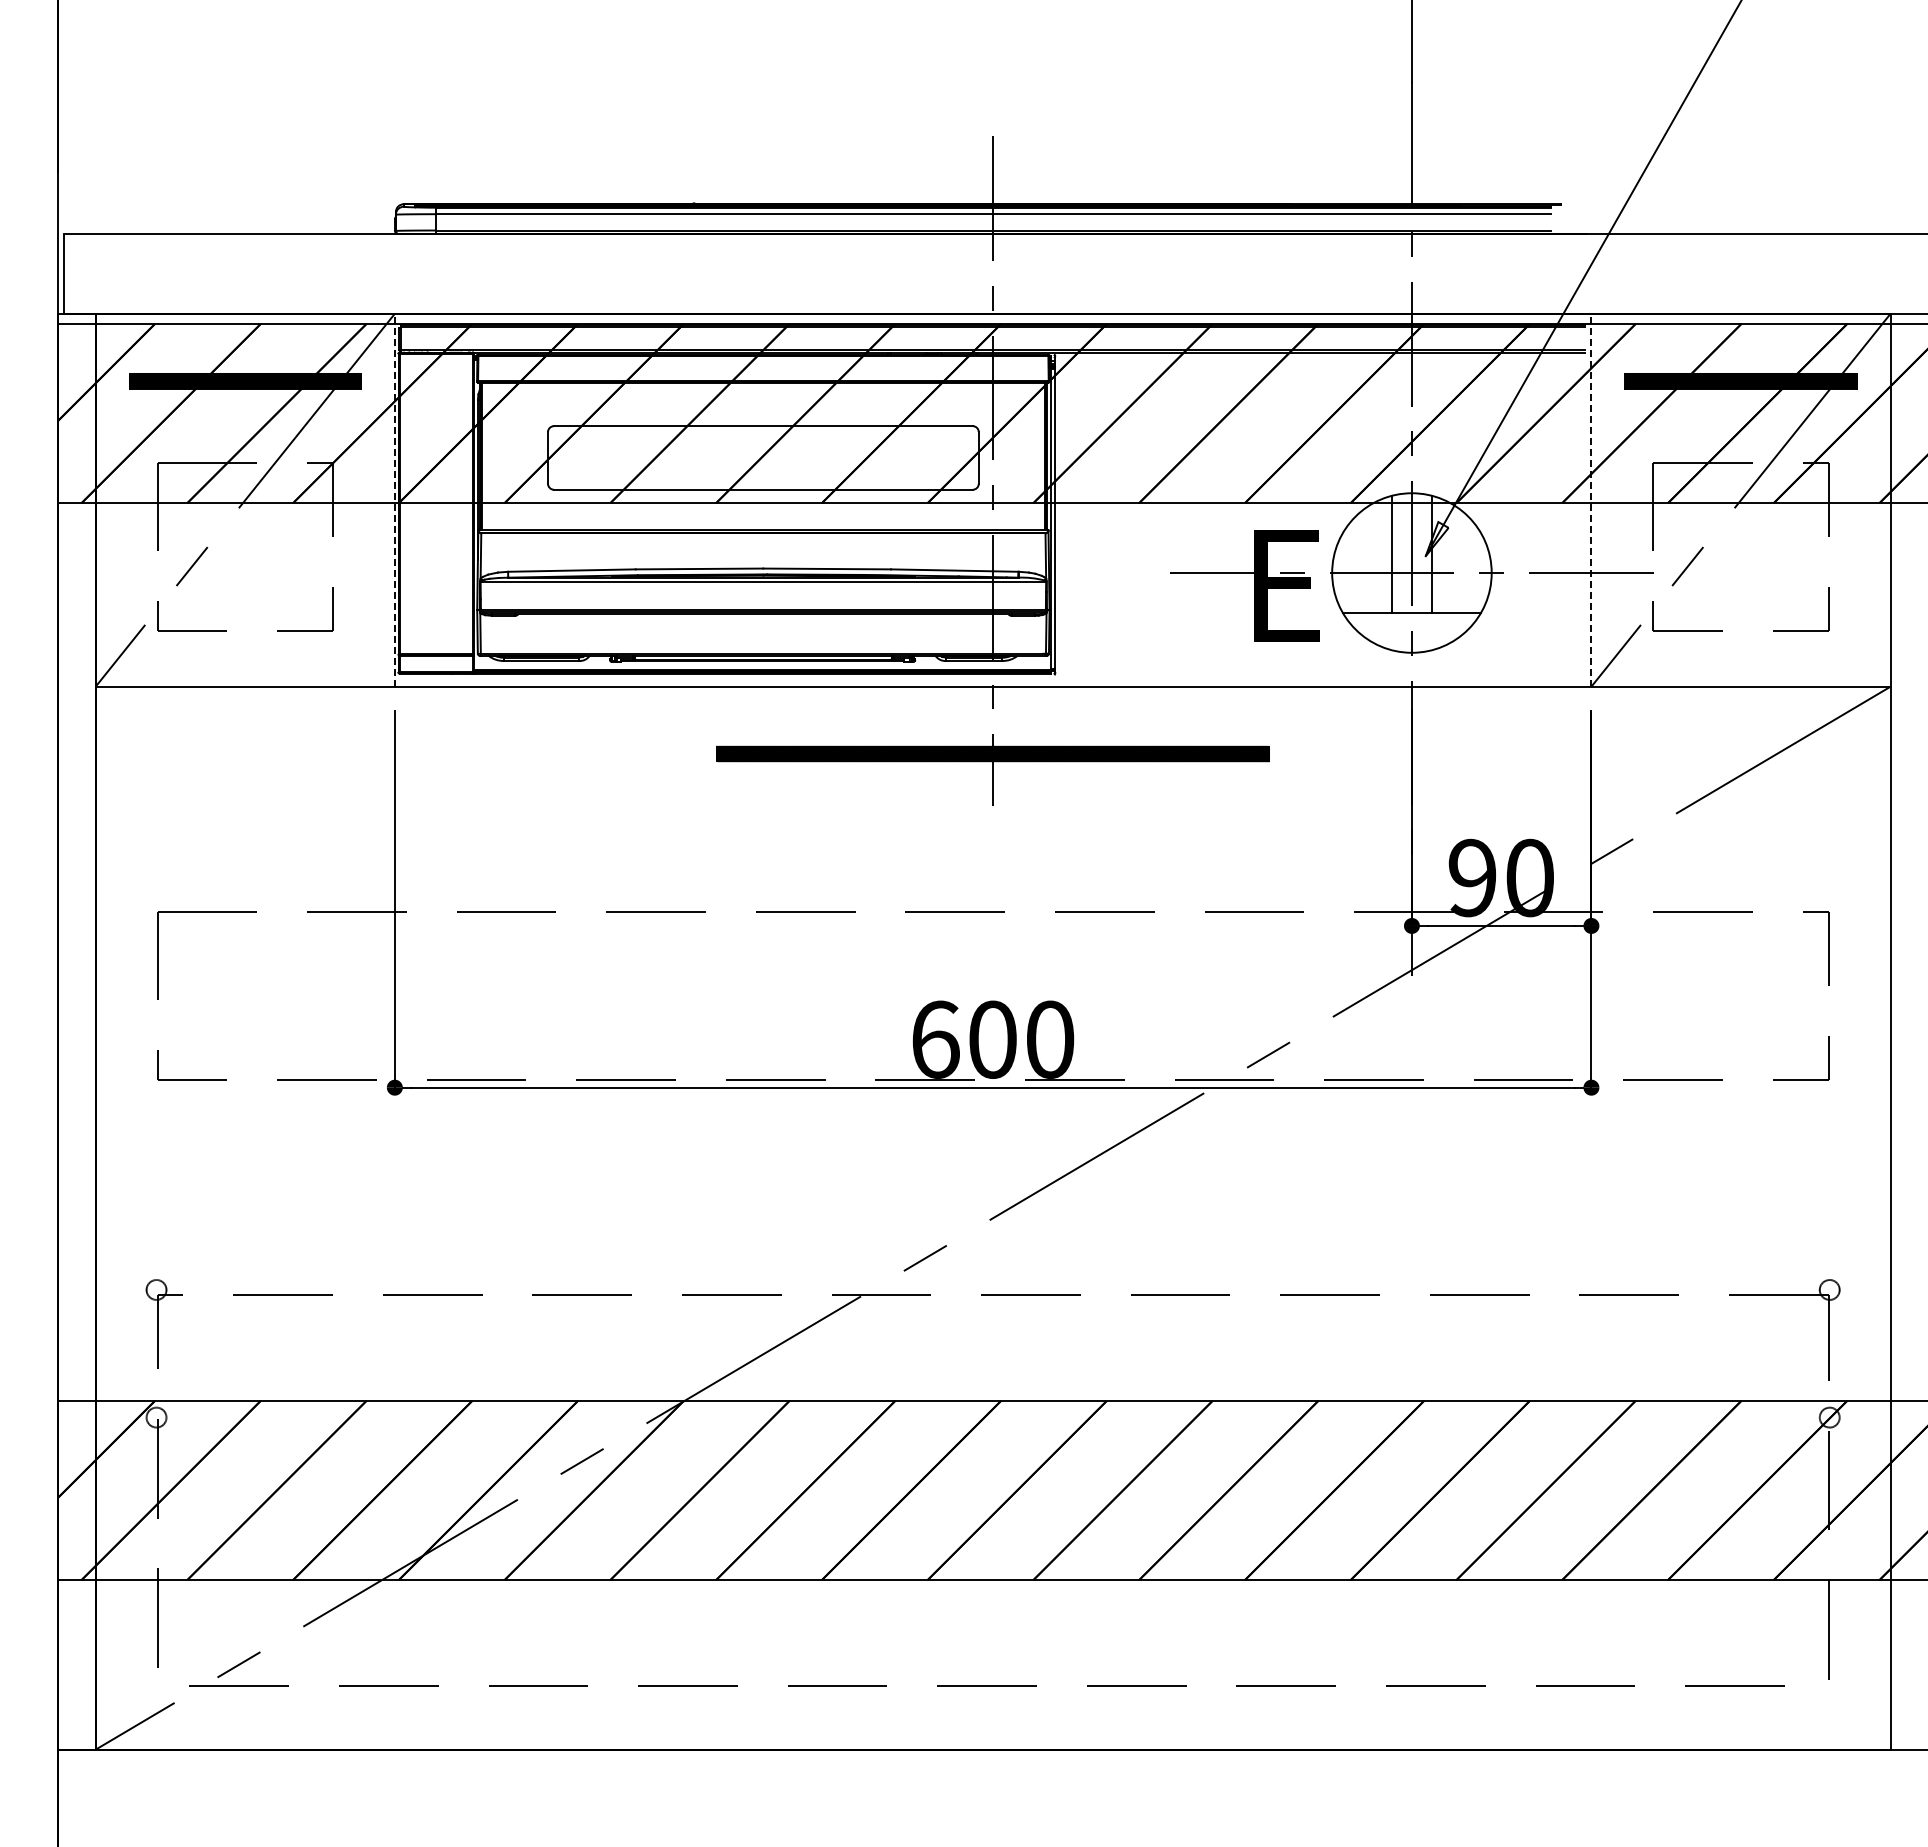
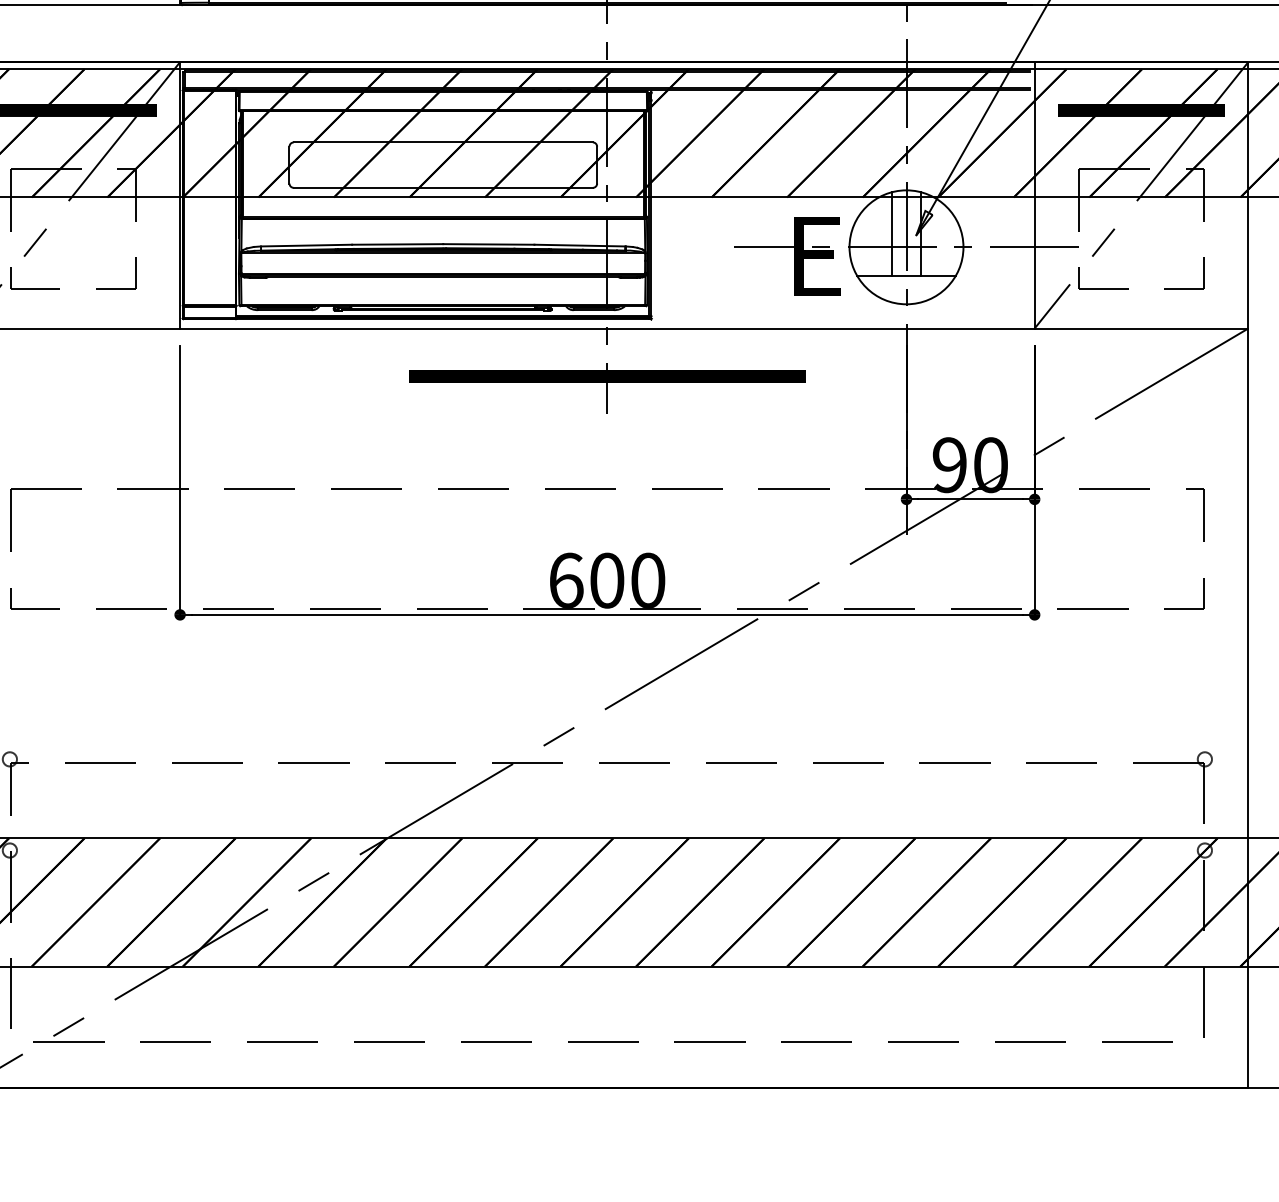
line: (394, 499) -> (179, 194), dashed -> solid
line: (1591, 499) -> (1034, 194), dashed -> solid

